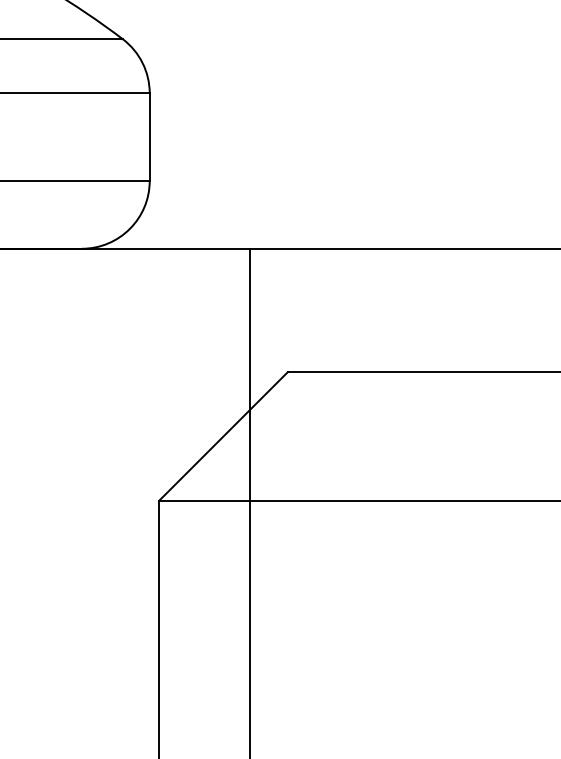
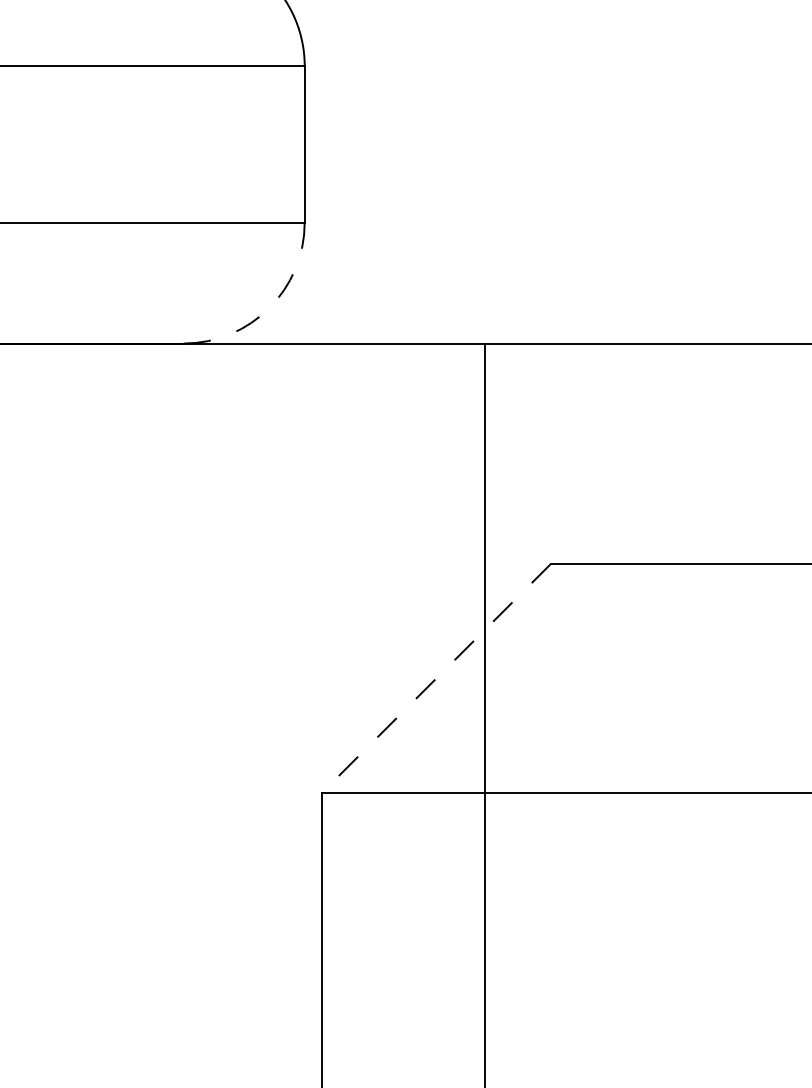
arc: (129, 228) -> (268, 307), solid -> dashed
line: (223, 436) -> (436, 678), solid -> dashed

